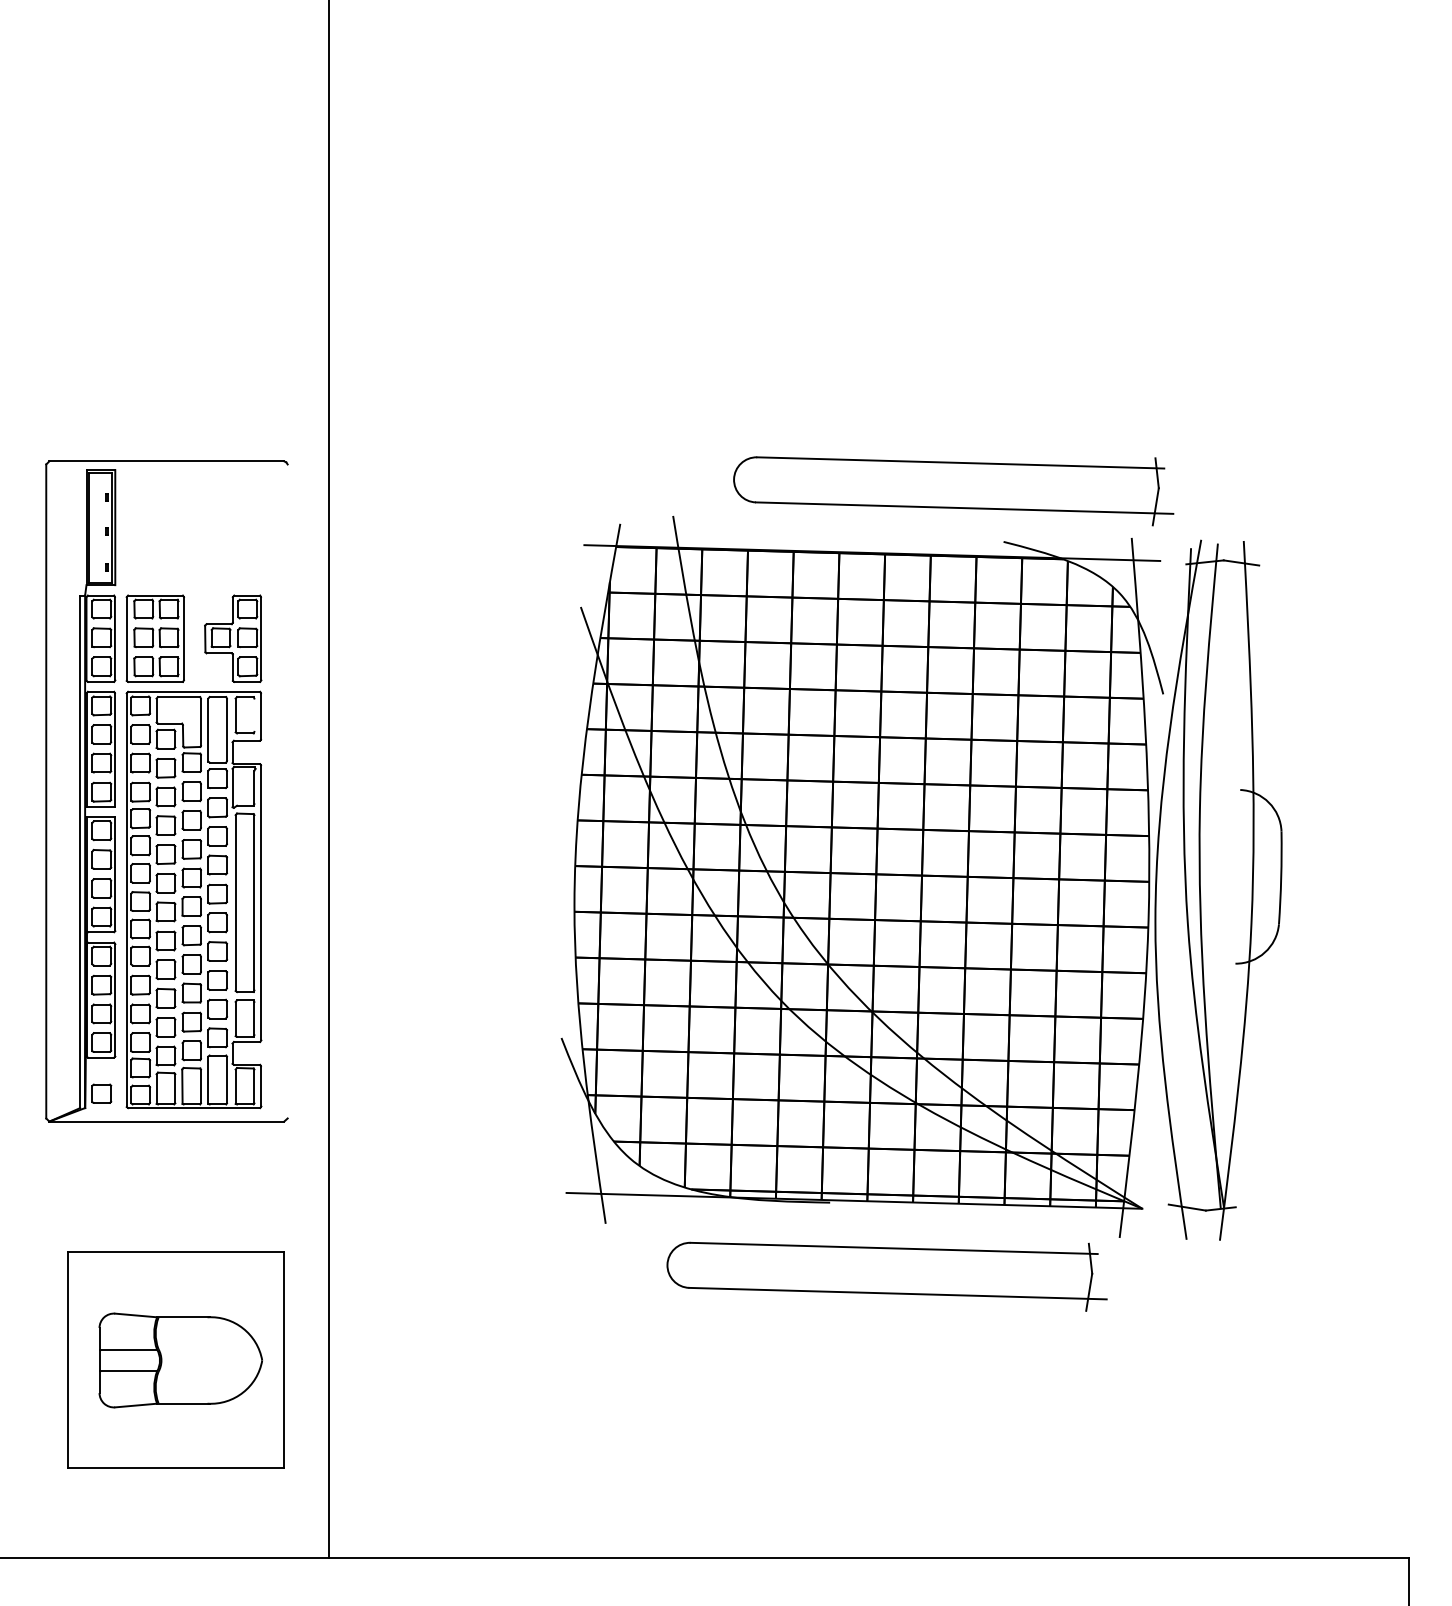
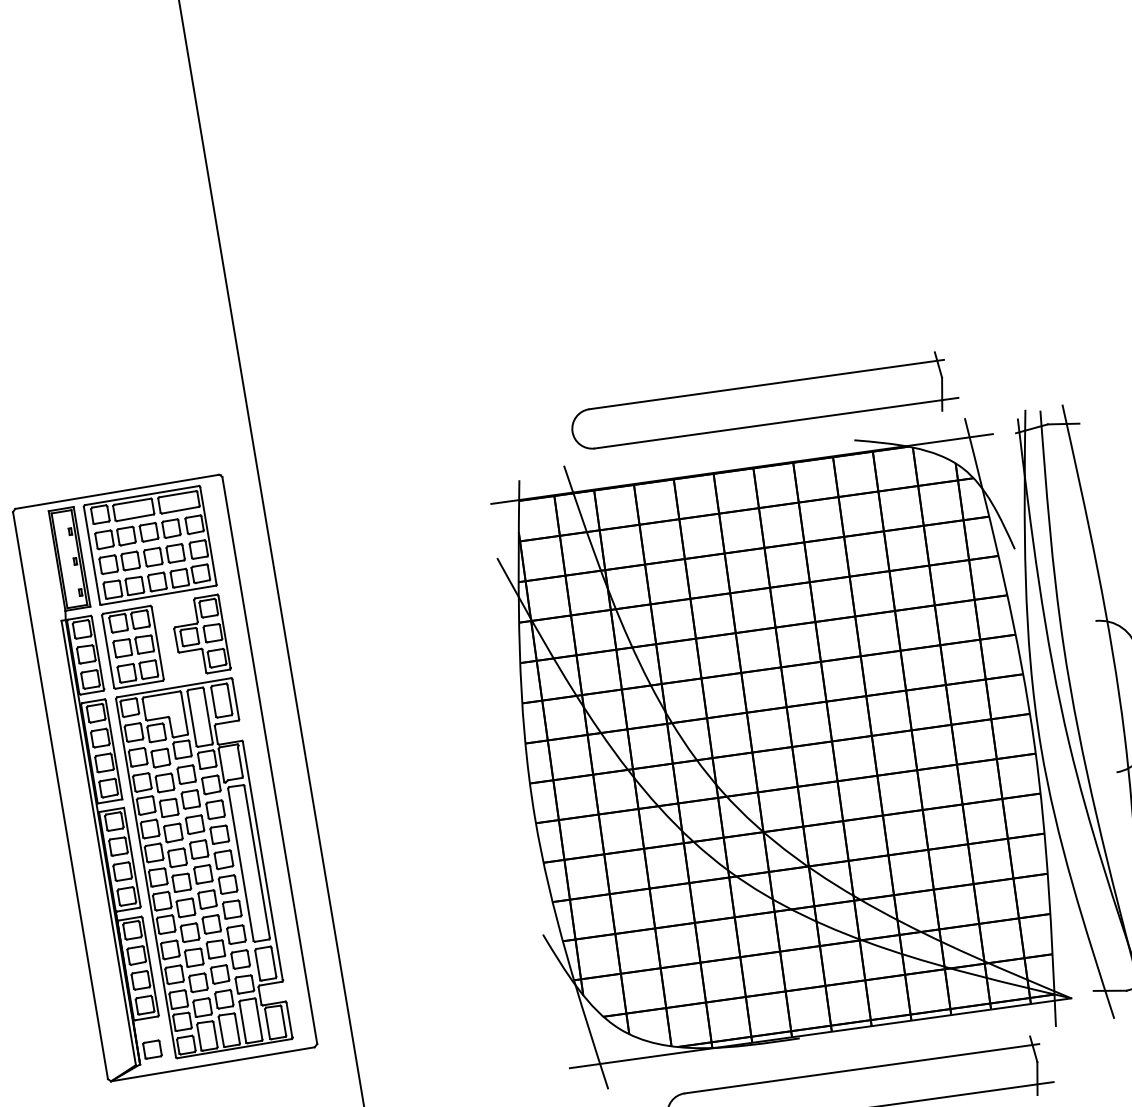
part: (953, 491) -> (764, 410), moved
part: (193, 527) -> (149, 545), added
line: (254, 714) -> (229, 698), added
line: (287, 791) -> (269, 760), added

